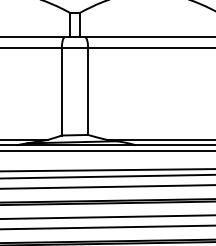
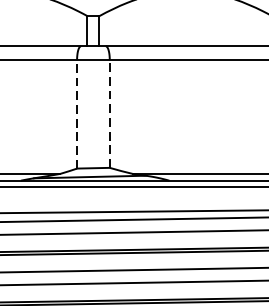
line: (61, 91) -> (76, 113), solid -> dashed
line: (88, 91) -> (110, 113), solid -> dashed

